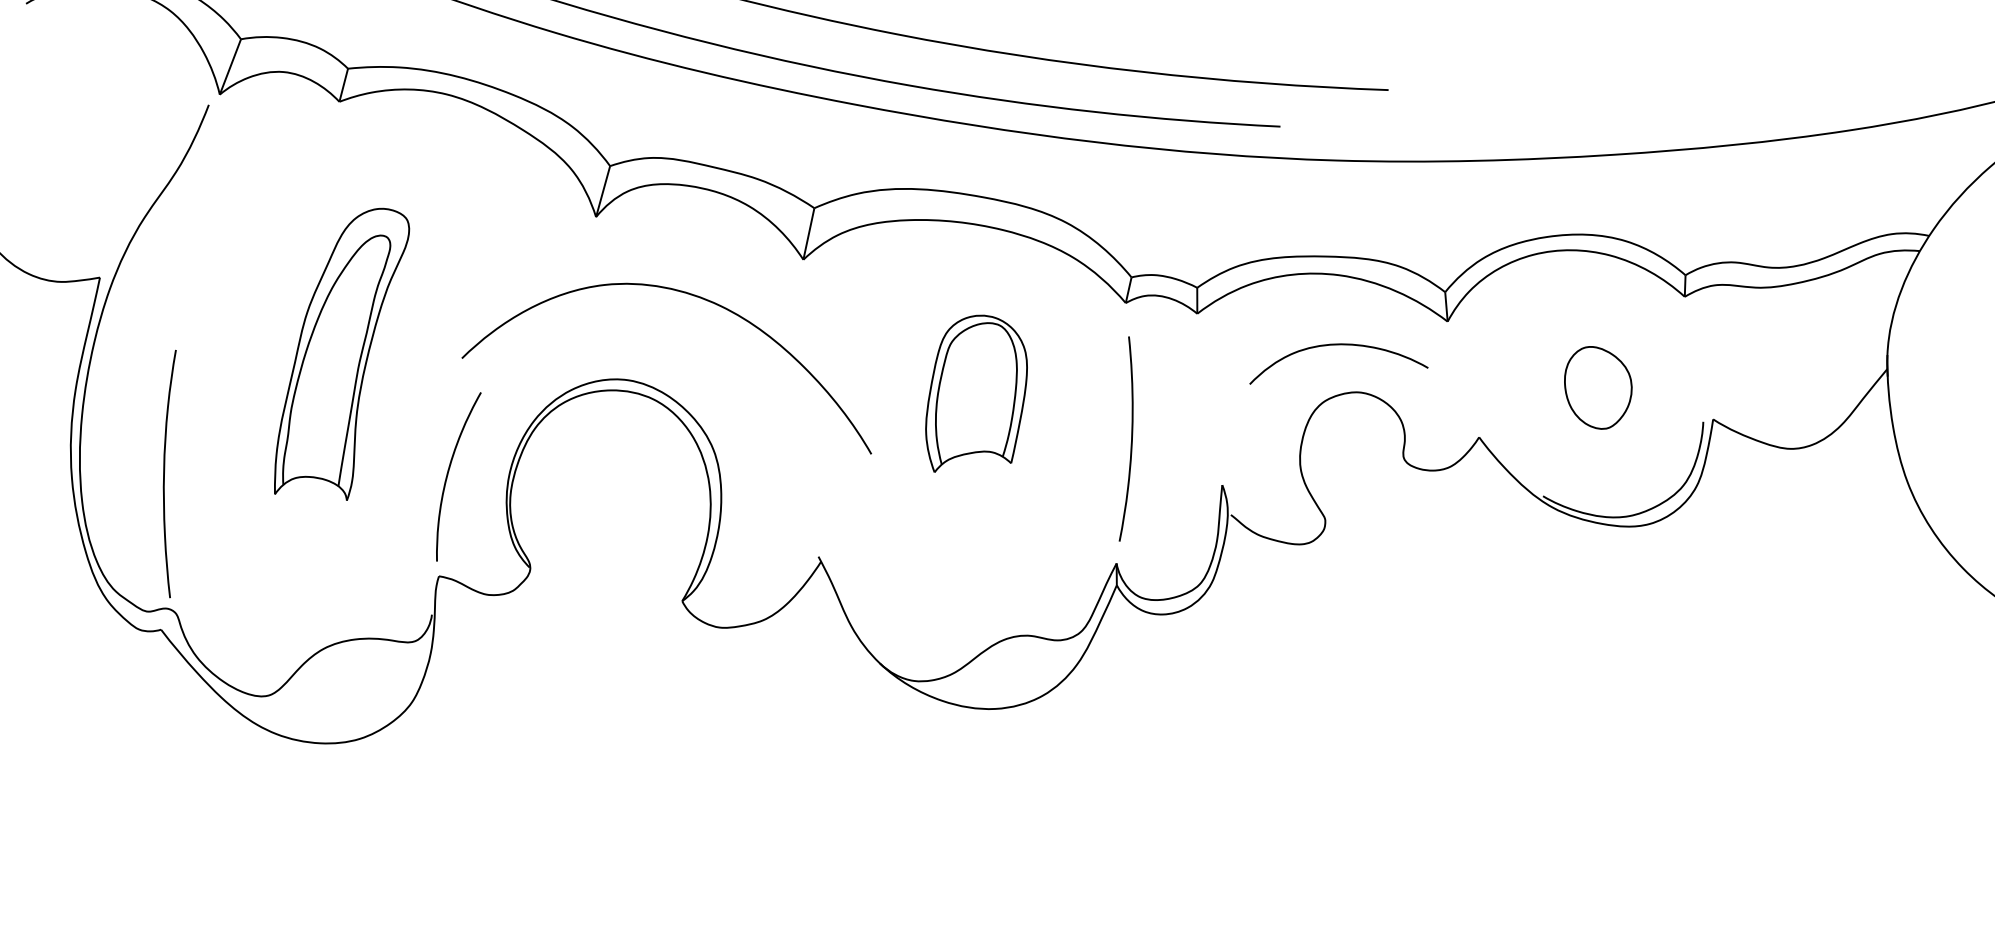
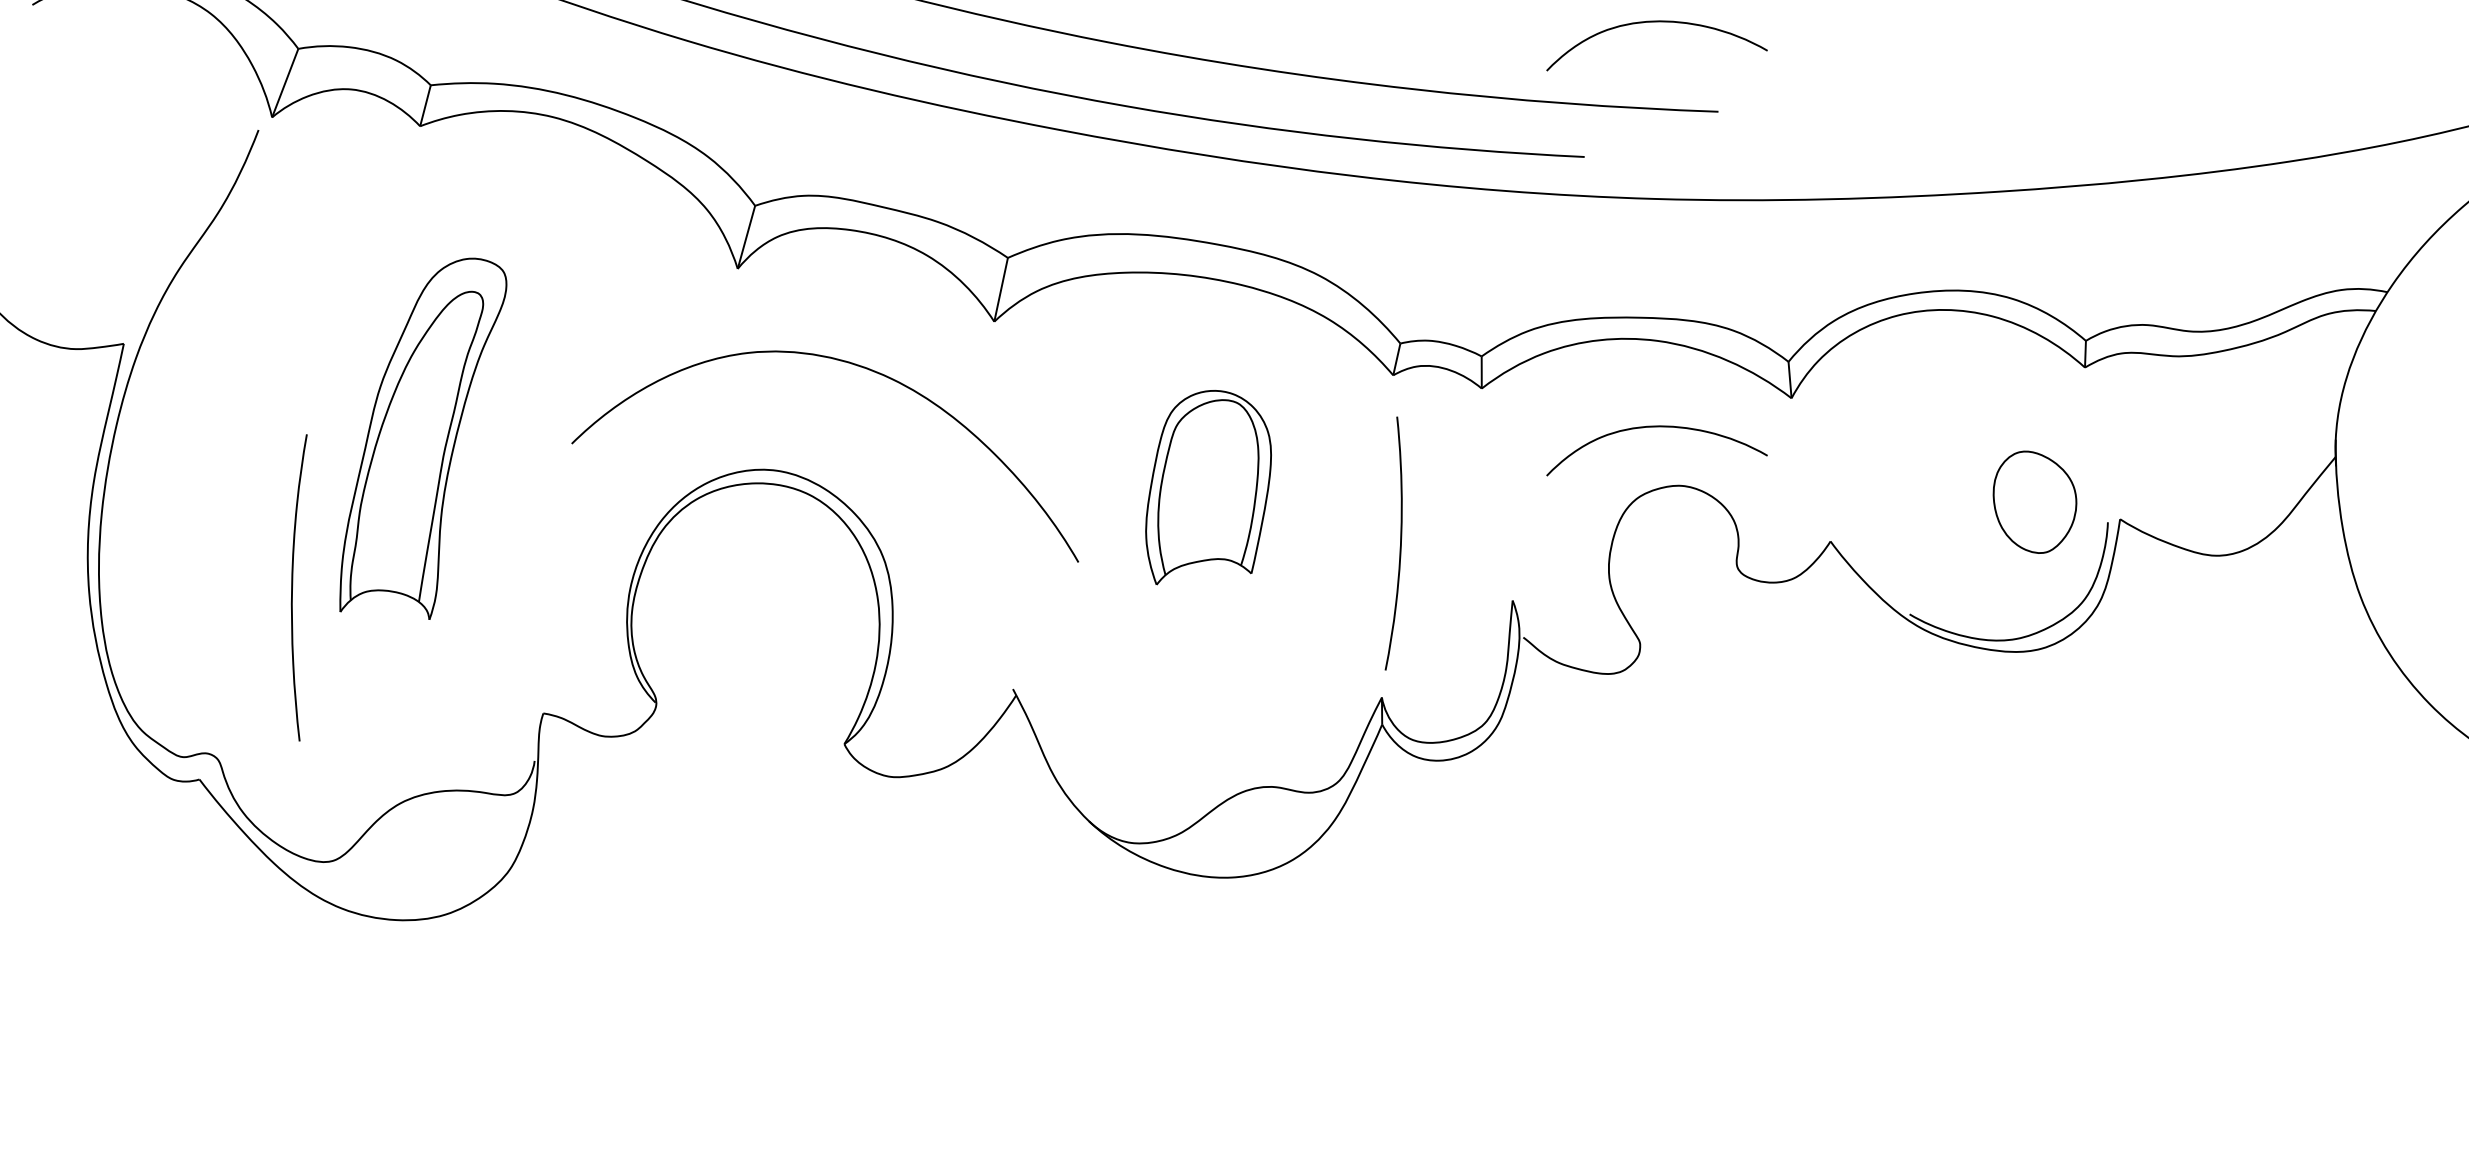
curve: (1338, 17) -> (1656, 22), added
part: (1597, 387) -> (2034, 501), moved
curve: (165, 472) -> (293, 585), moved
curve: (448, 472) -> (555, 585), removed

